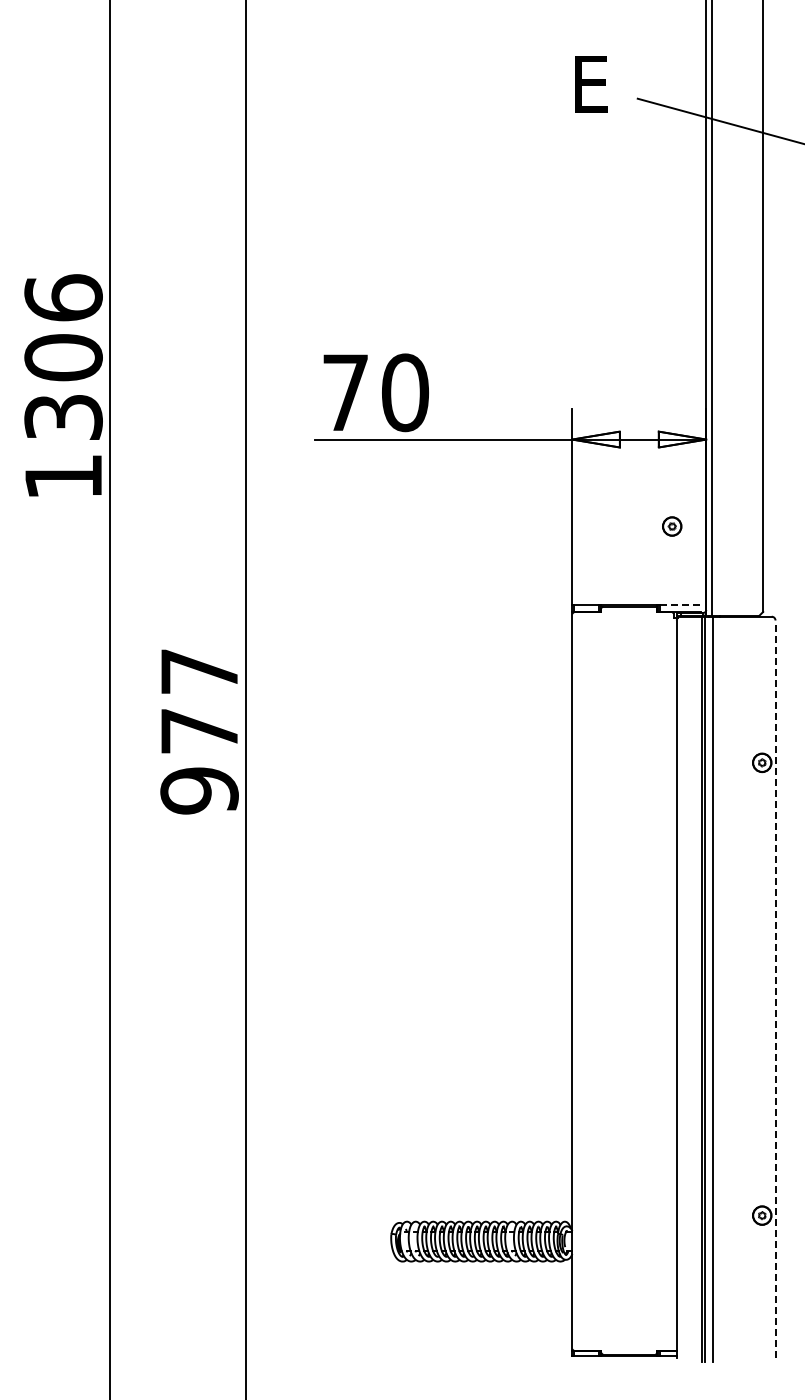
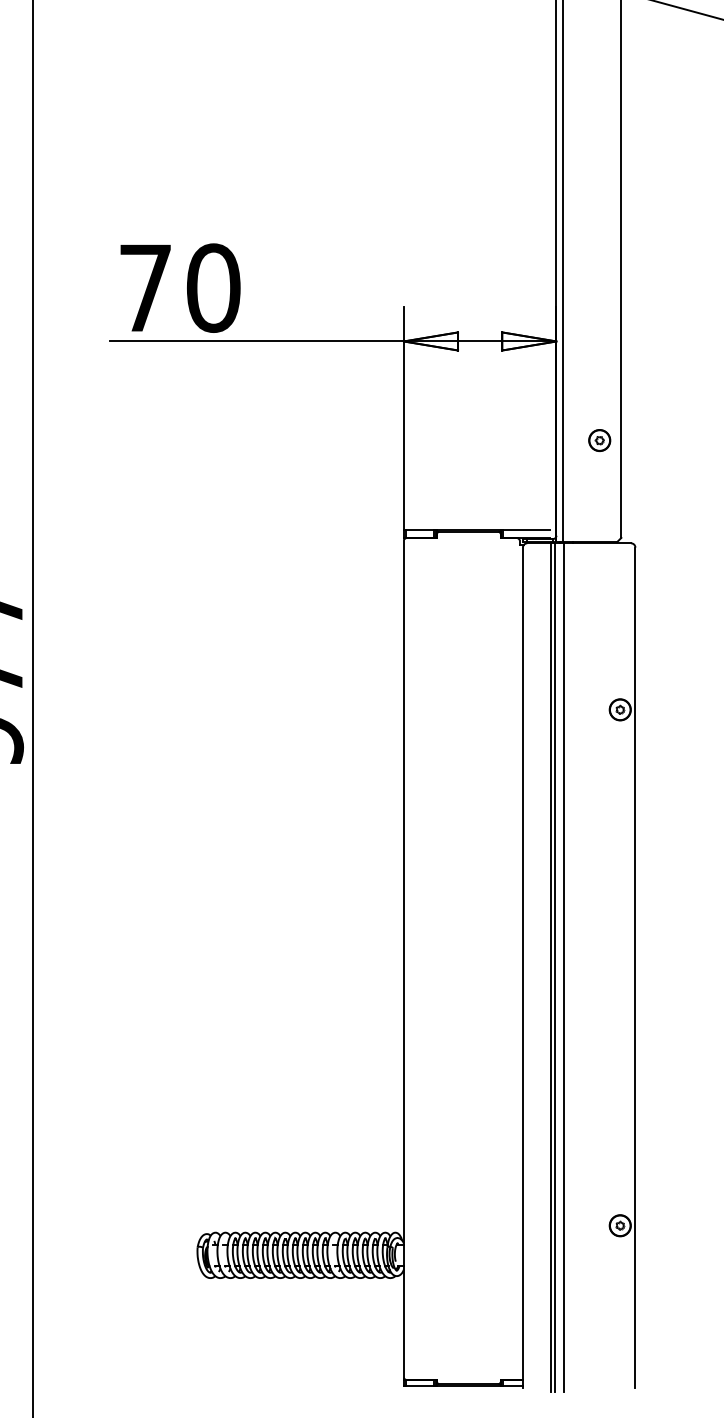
part: (672, 526) -> (600, 440), moved
line: (680, 604) -> (527, 529), dashed -> solid
line: (775, 989) -> (635, 968), dashed -> solid

